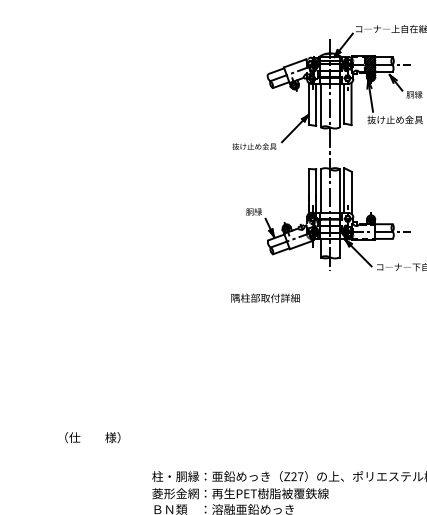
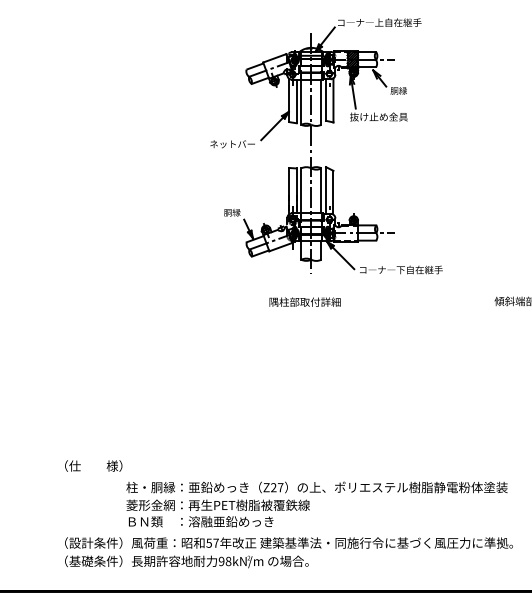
text: (254, 146) -> (232, 144), 抜け止め金具 -> ネットバー
text: (264, 297) -> (304, 301), moved
text: (92, 437) -> (93, 465), moved

